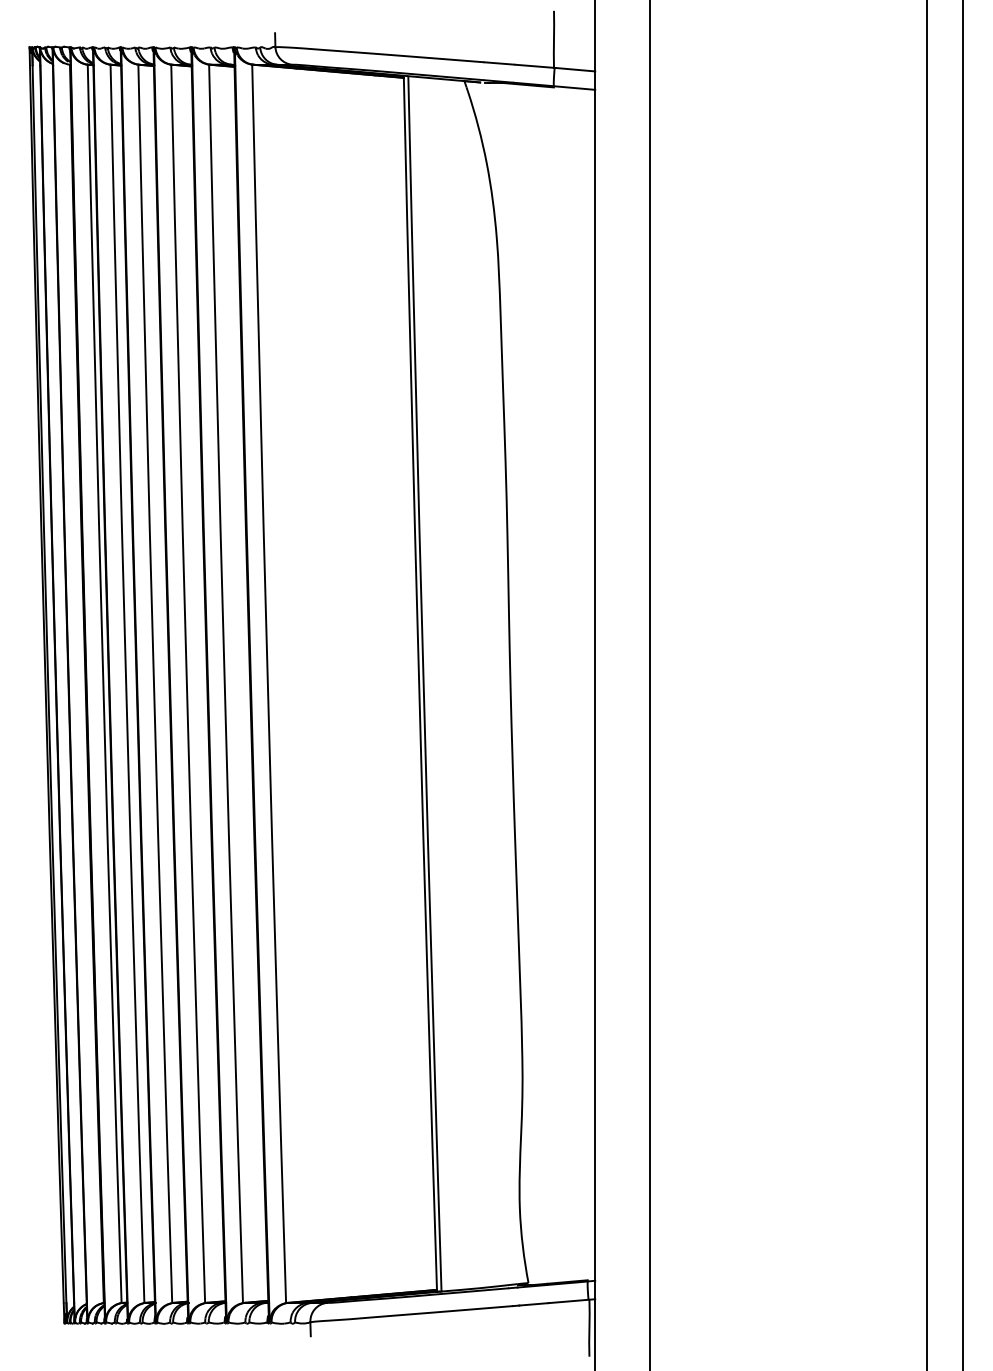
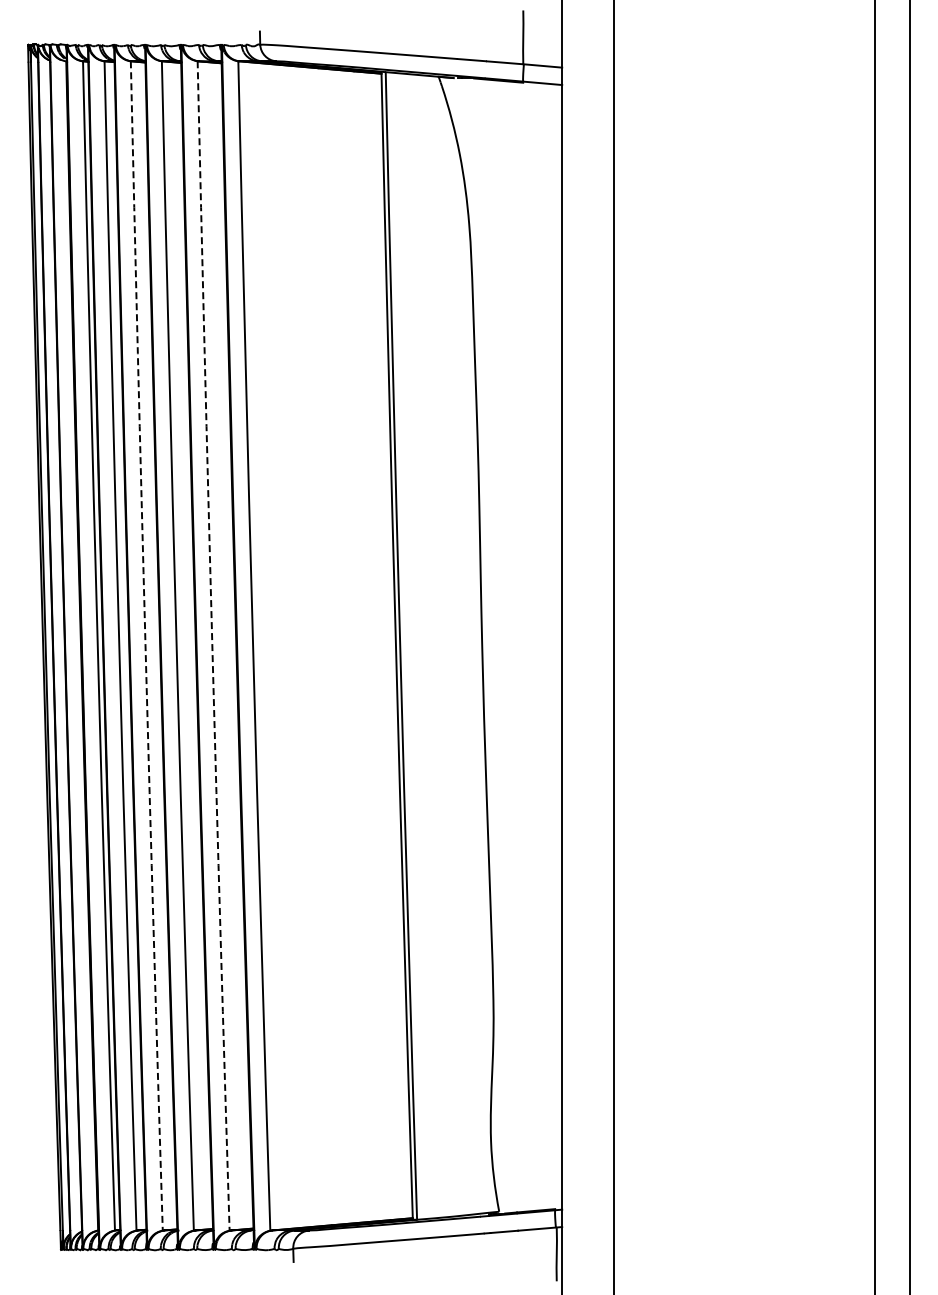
arc: (153, 683) -> (145, 645), solid -> dashed
arc: (224, 683) -> (212, 645), solid -> dashed

